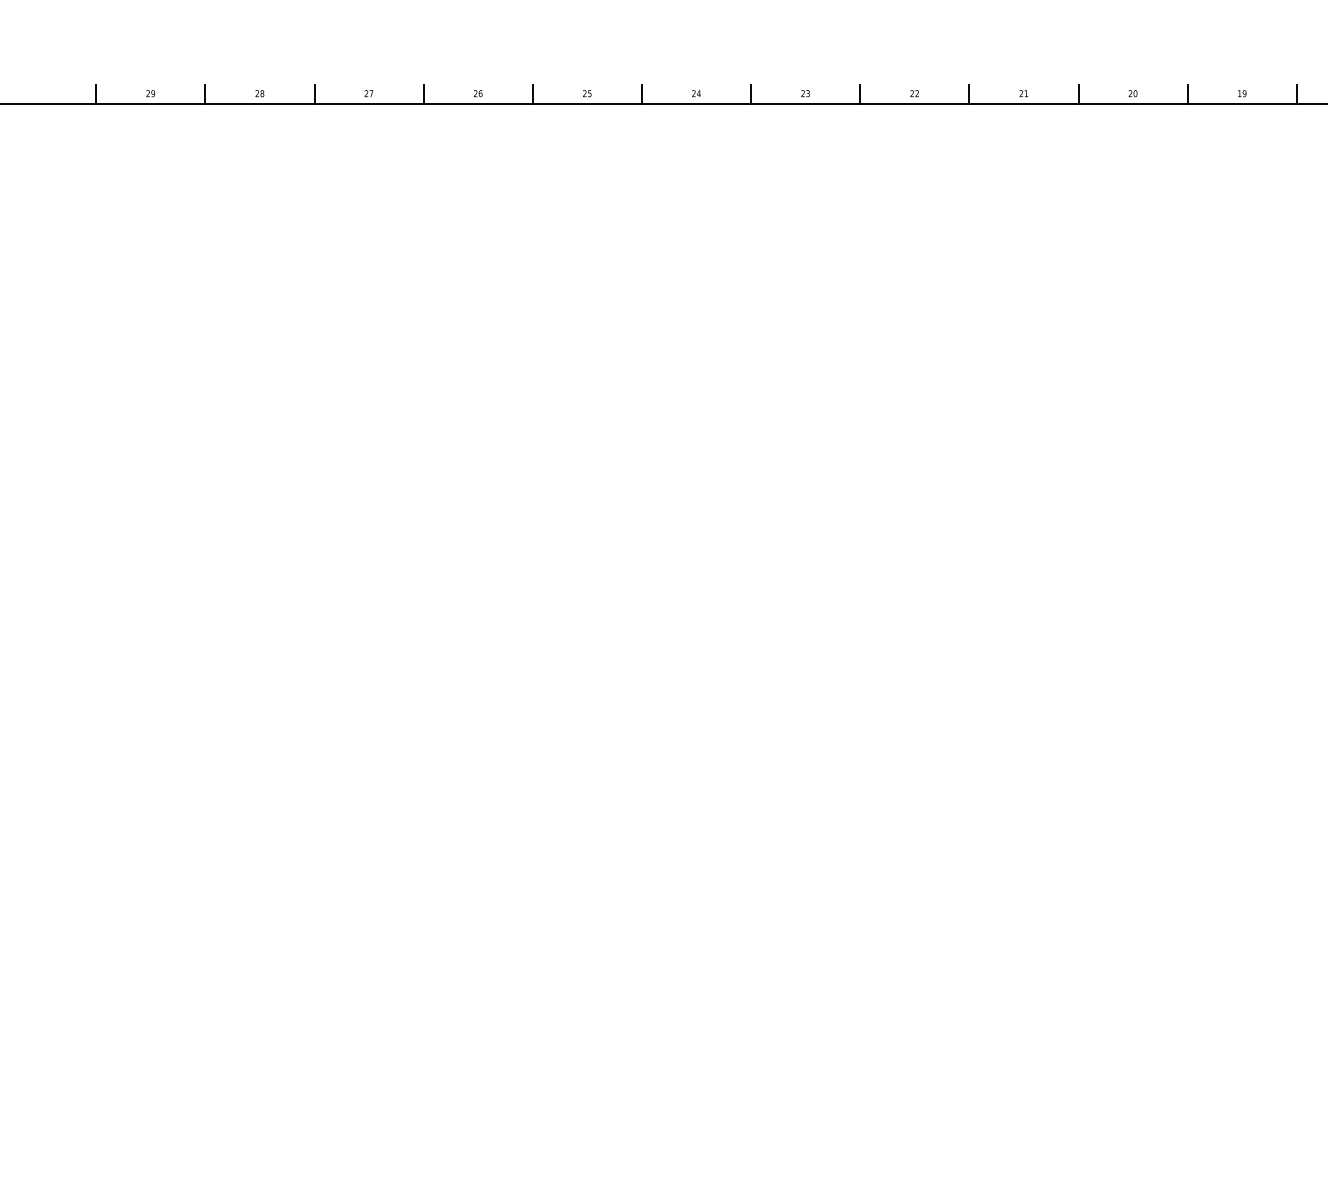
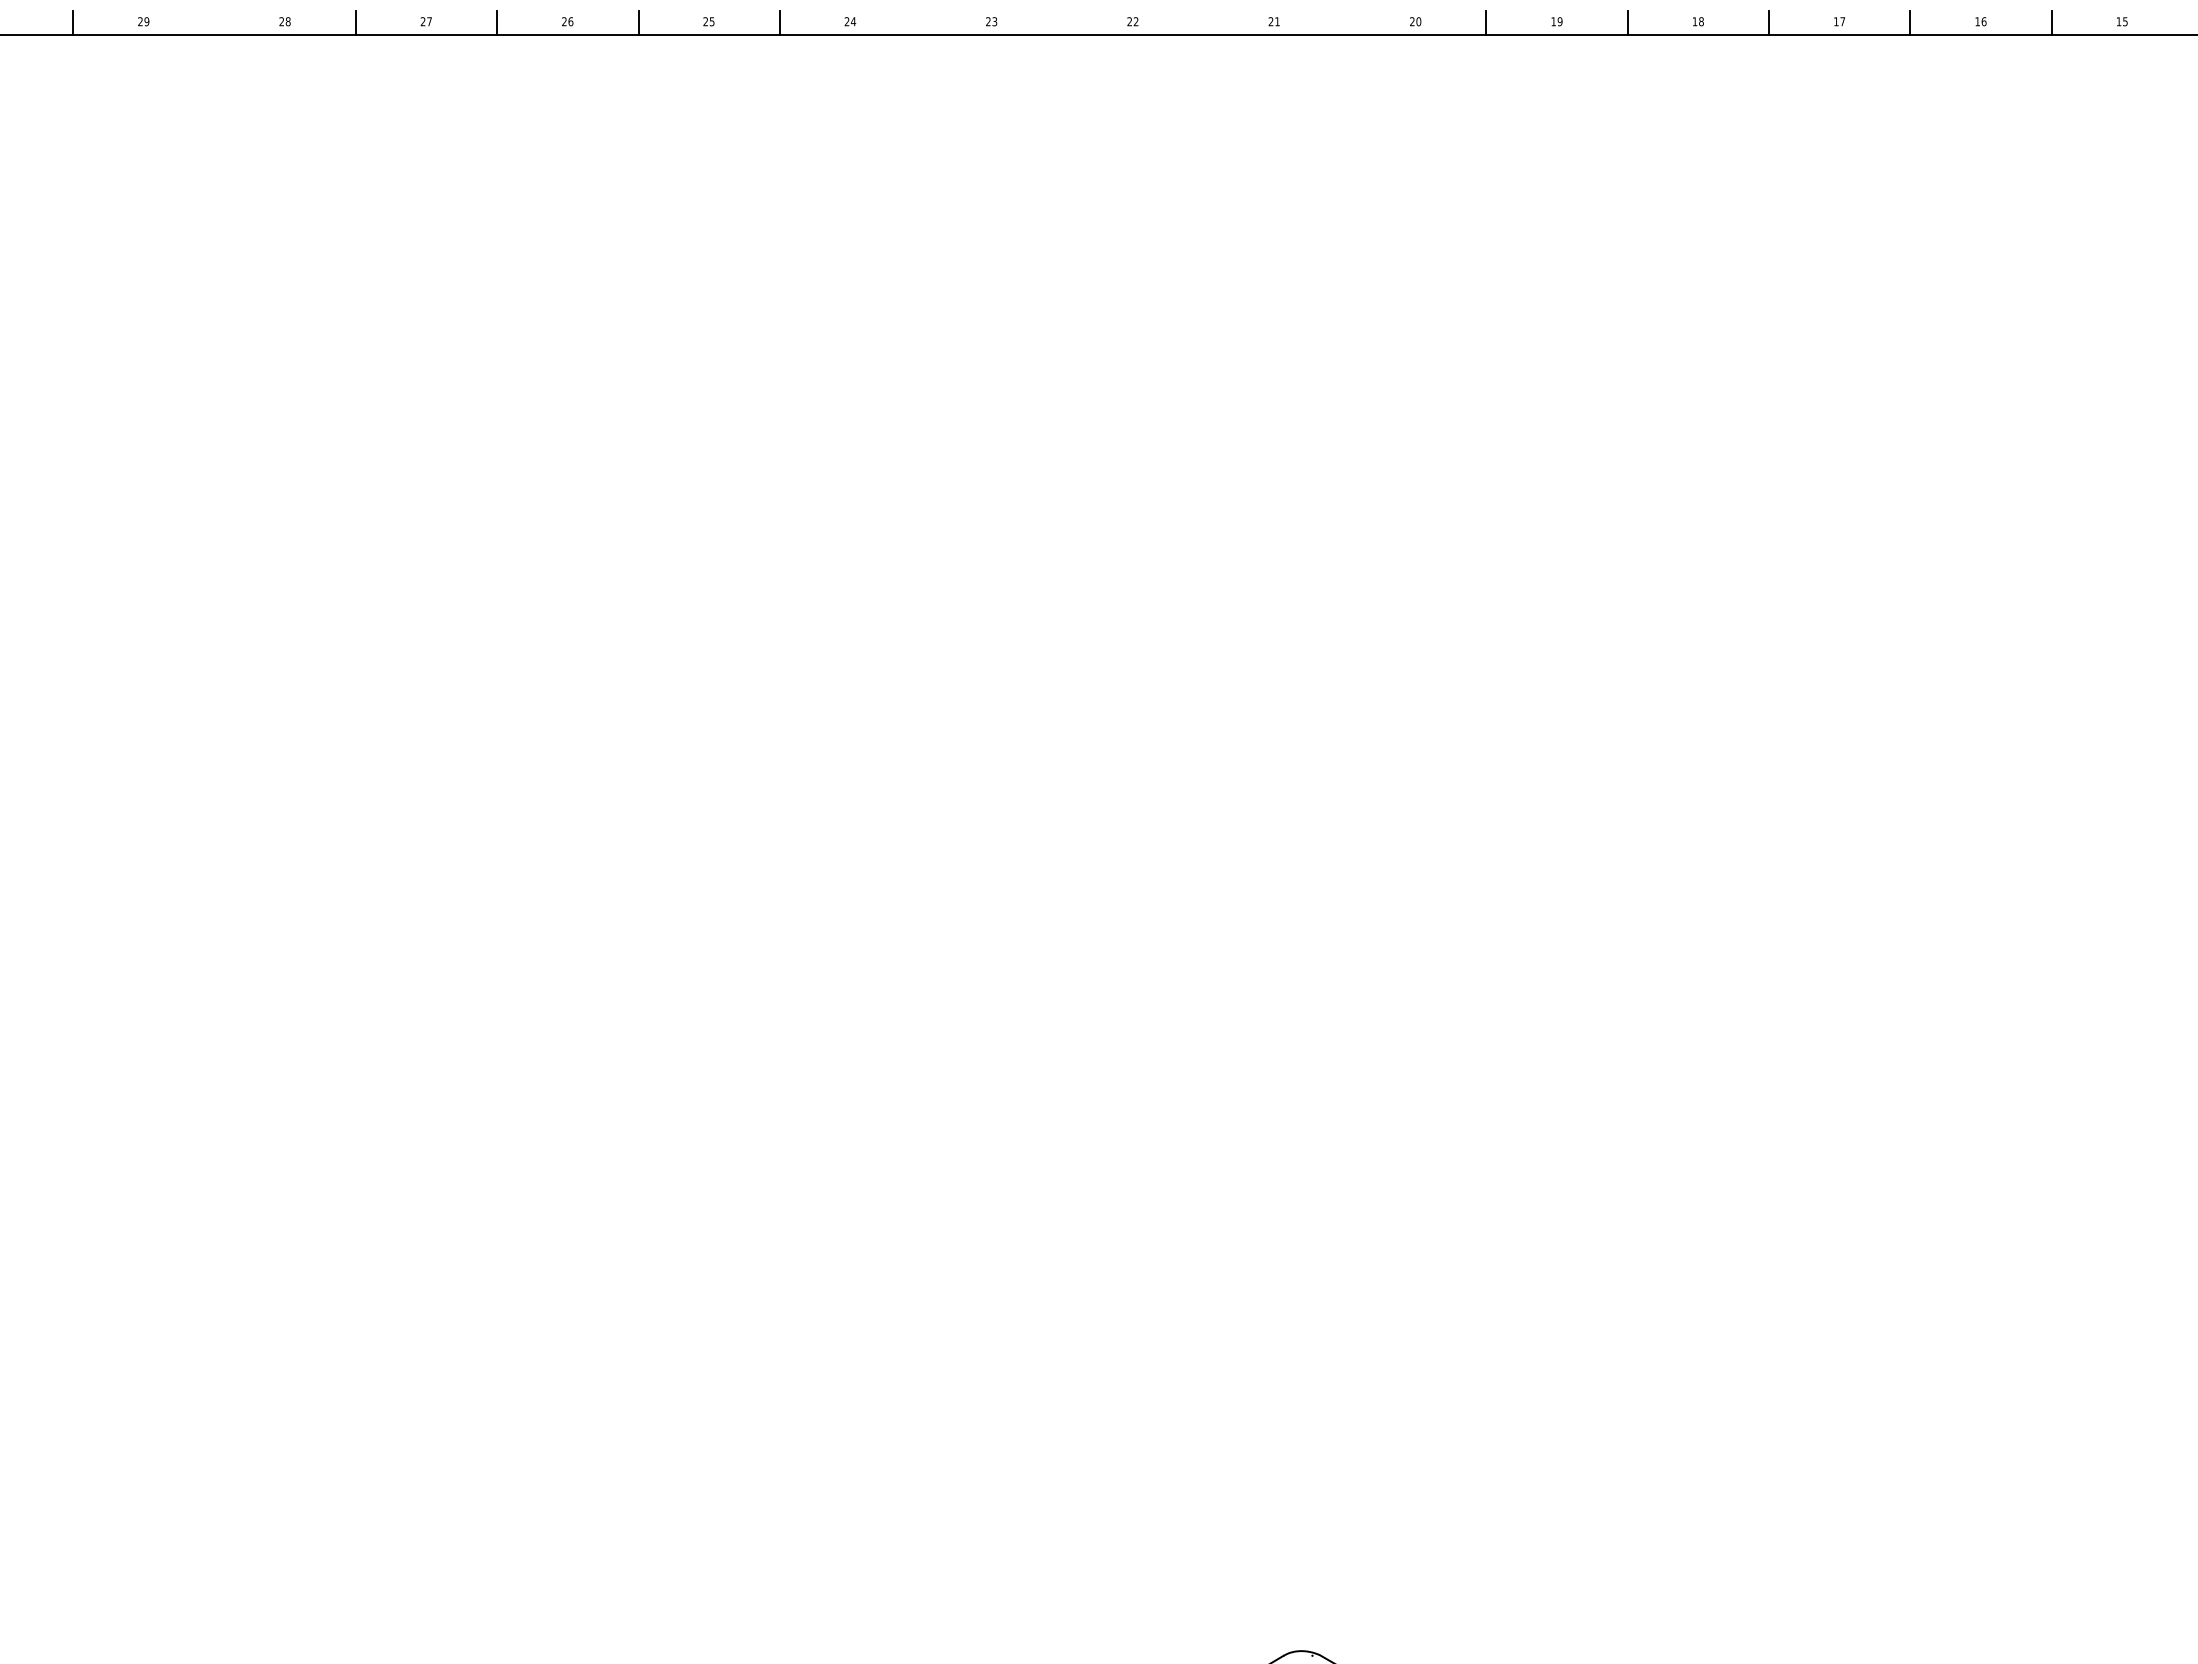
line: (205, 94) -> (214, 22), removed
line: (751, 94) -> (921, 22), removed
line: (860, 94) -> (1062, 22), removed
line: (969, 94) -> (1203, 22), removed
line: (1078, 94) -> (1345, 22), removed

